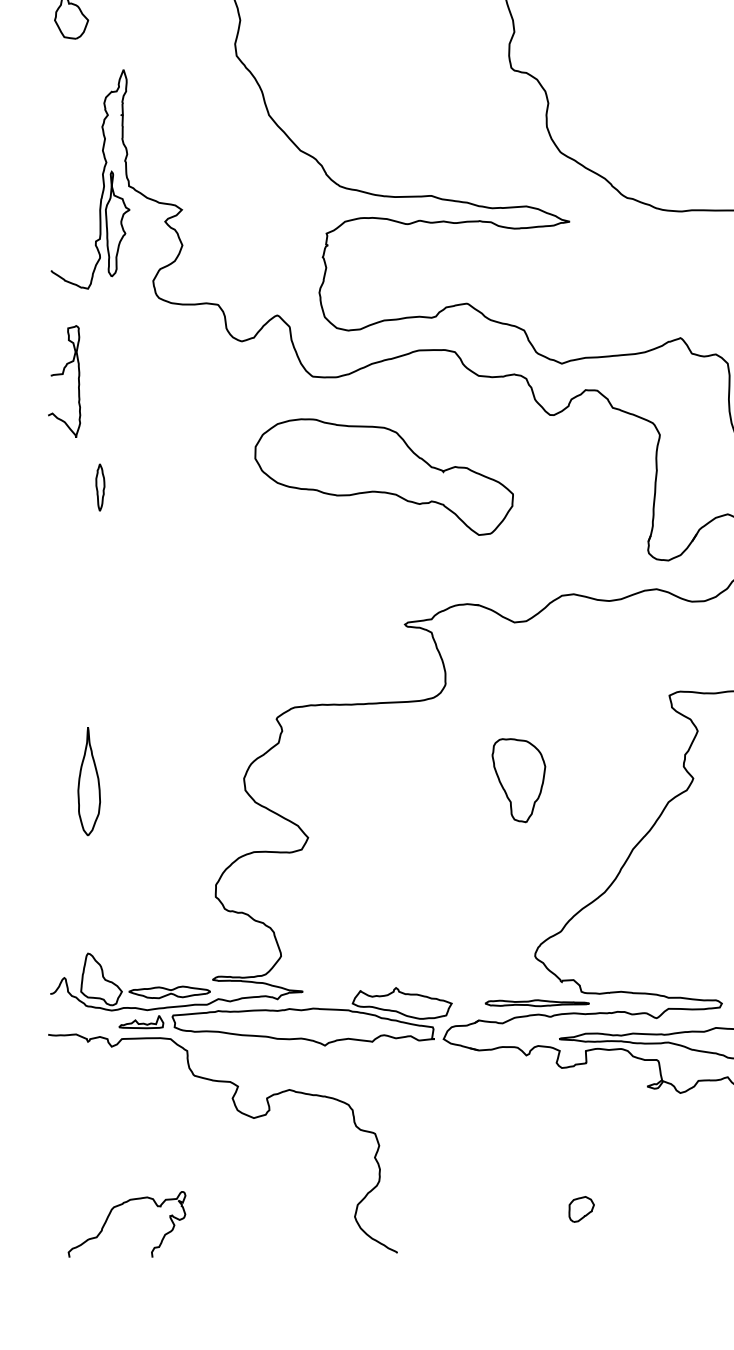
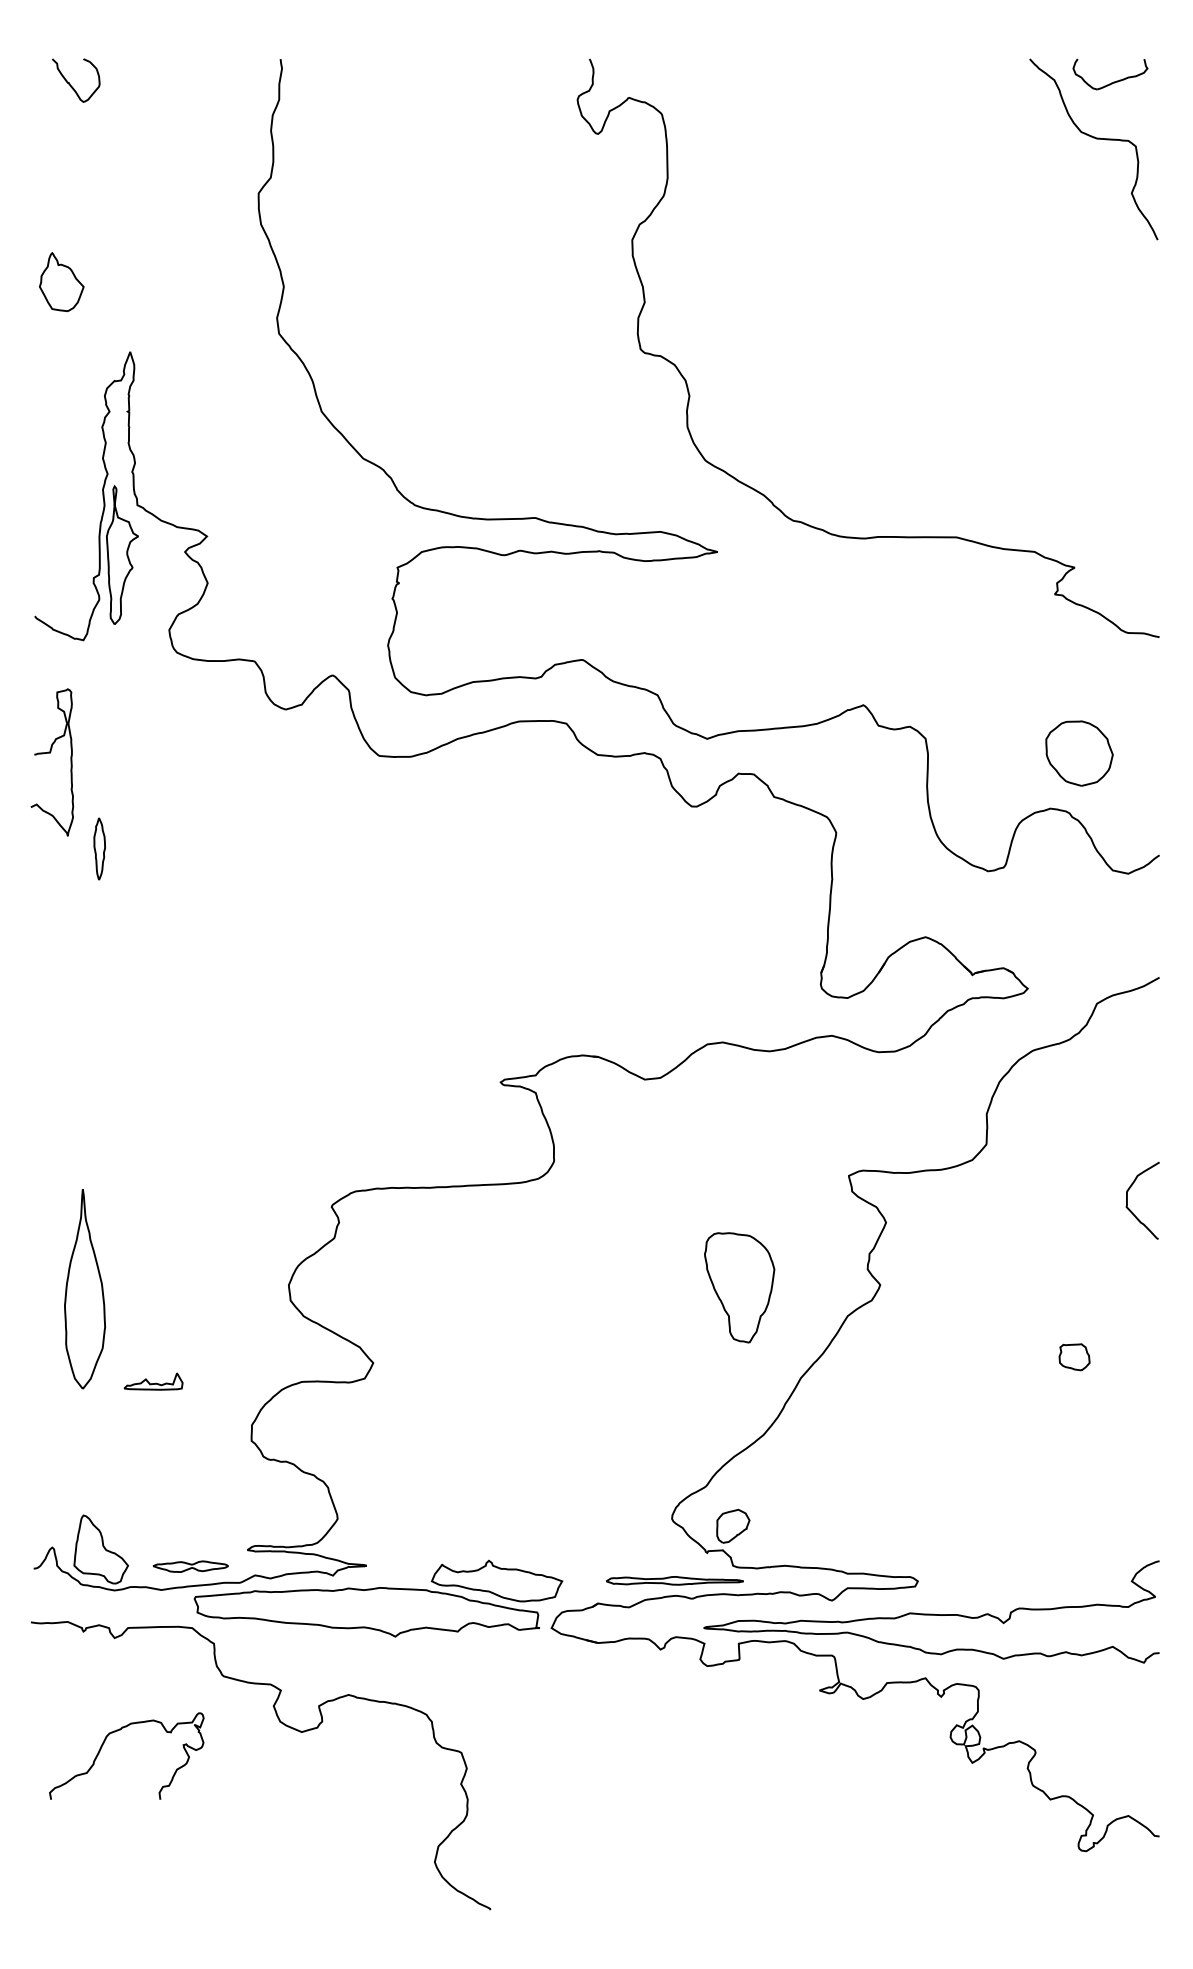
part: (383, 477) -> (472, 888), removed
part: (100, 487) -> (99, 848), moved
part: (518, 780) -> (739, 1287), moved
part: (88, 781) -> (84, 1288), size x1.4
part: (169, 992) -> (190, 1566), size x0.7
part: (141, 1021) -> (153, 1381), moved
part: (581, 1208) -> (733, 1525), moved
curve: (110, 1214) -> (104, 1743), moved

